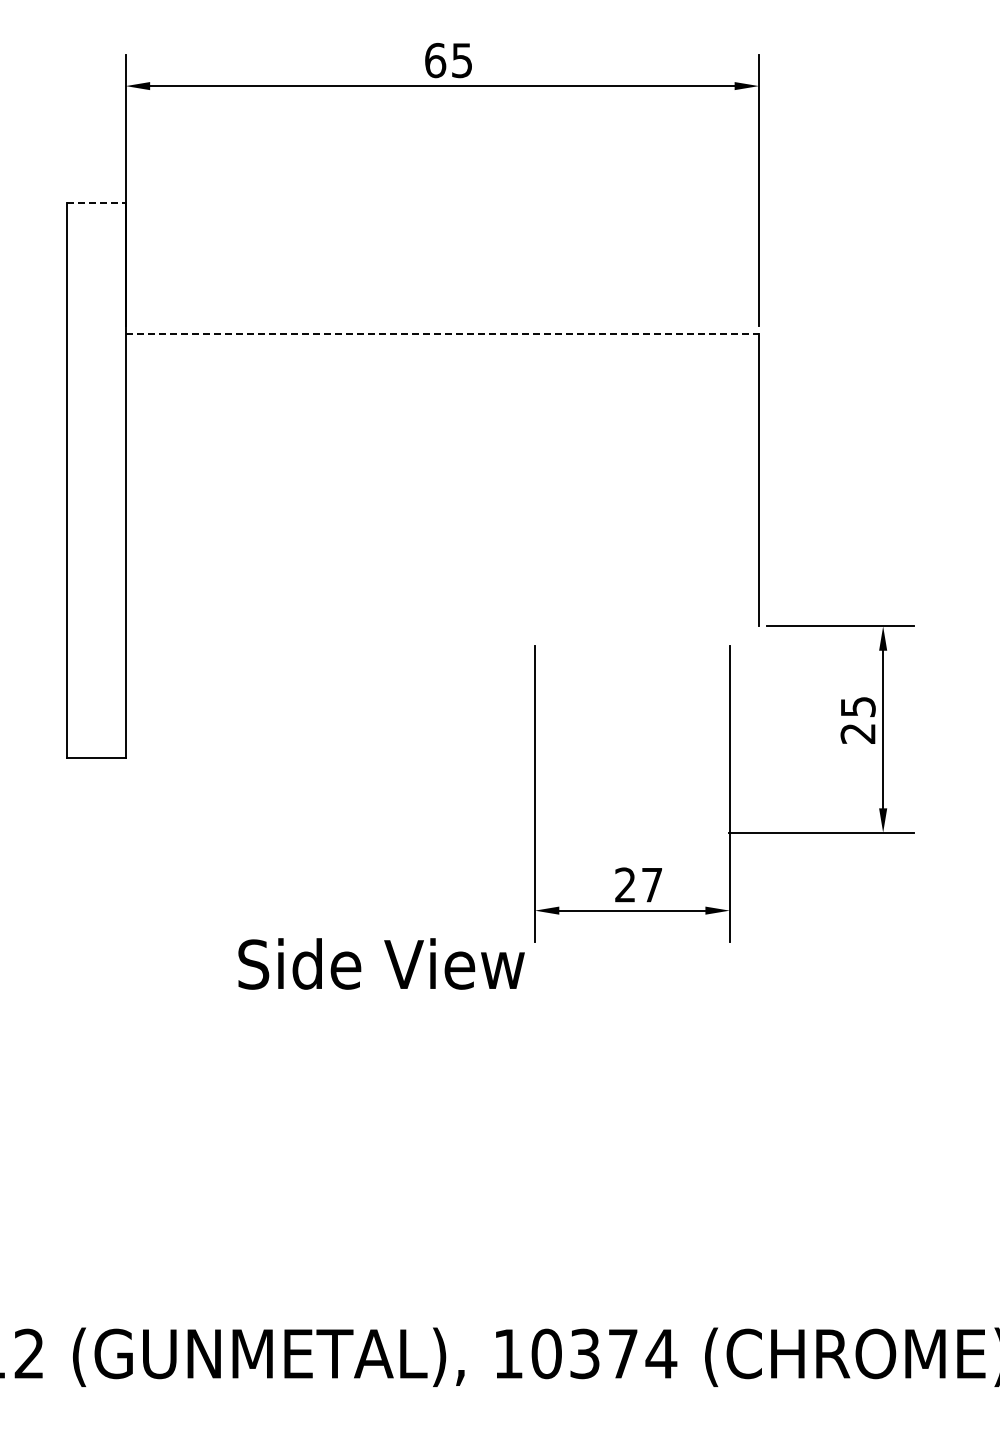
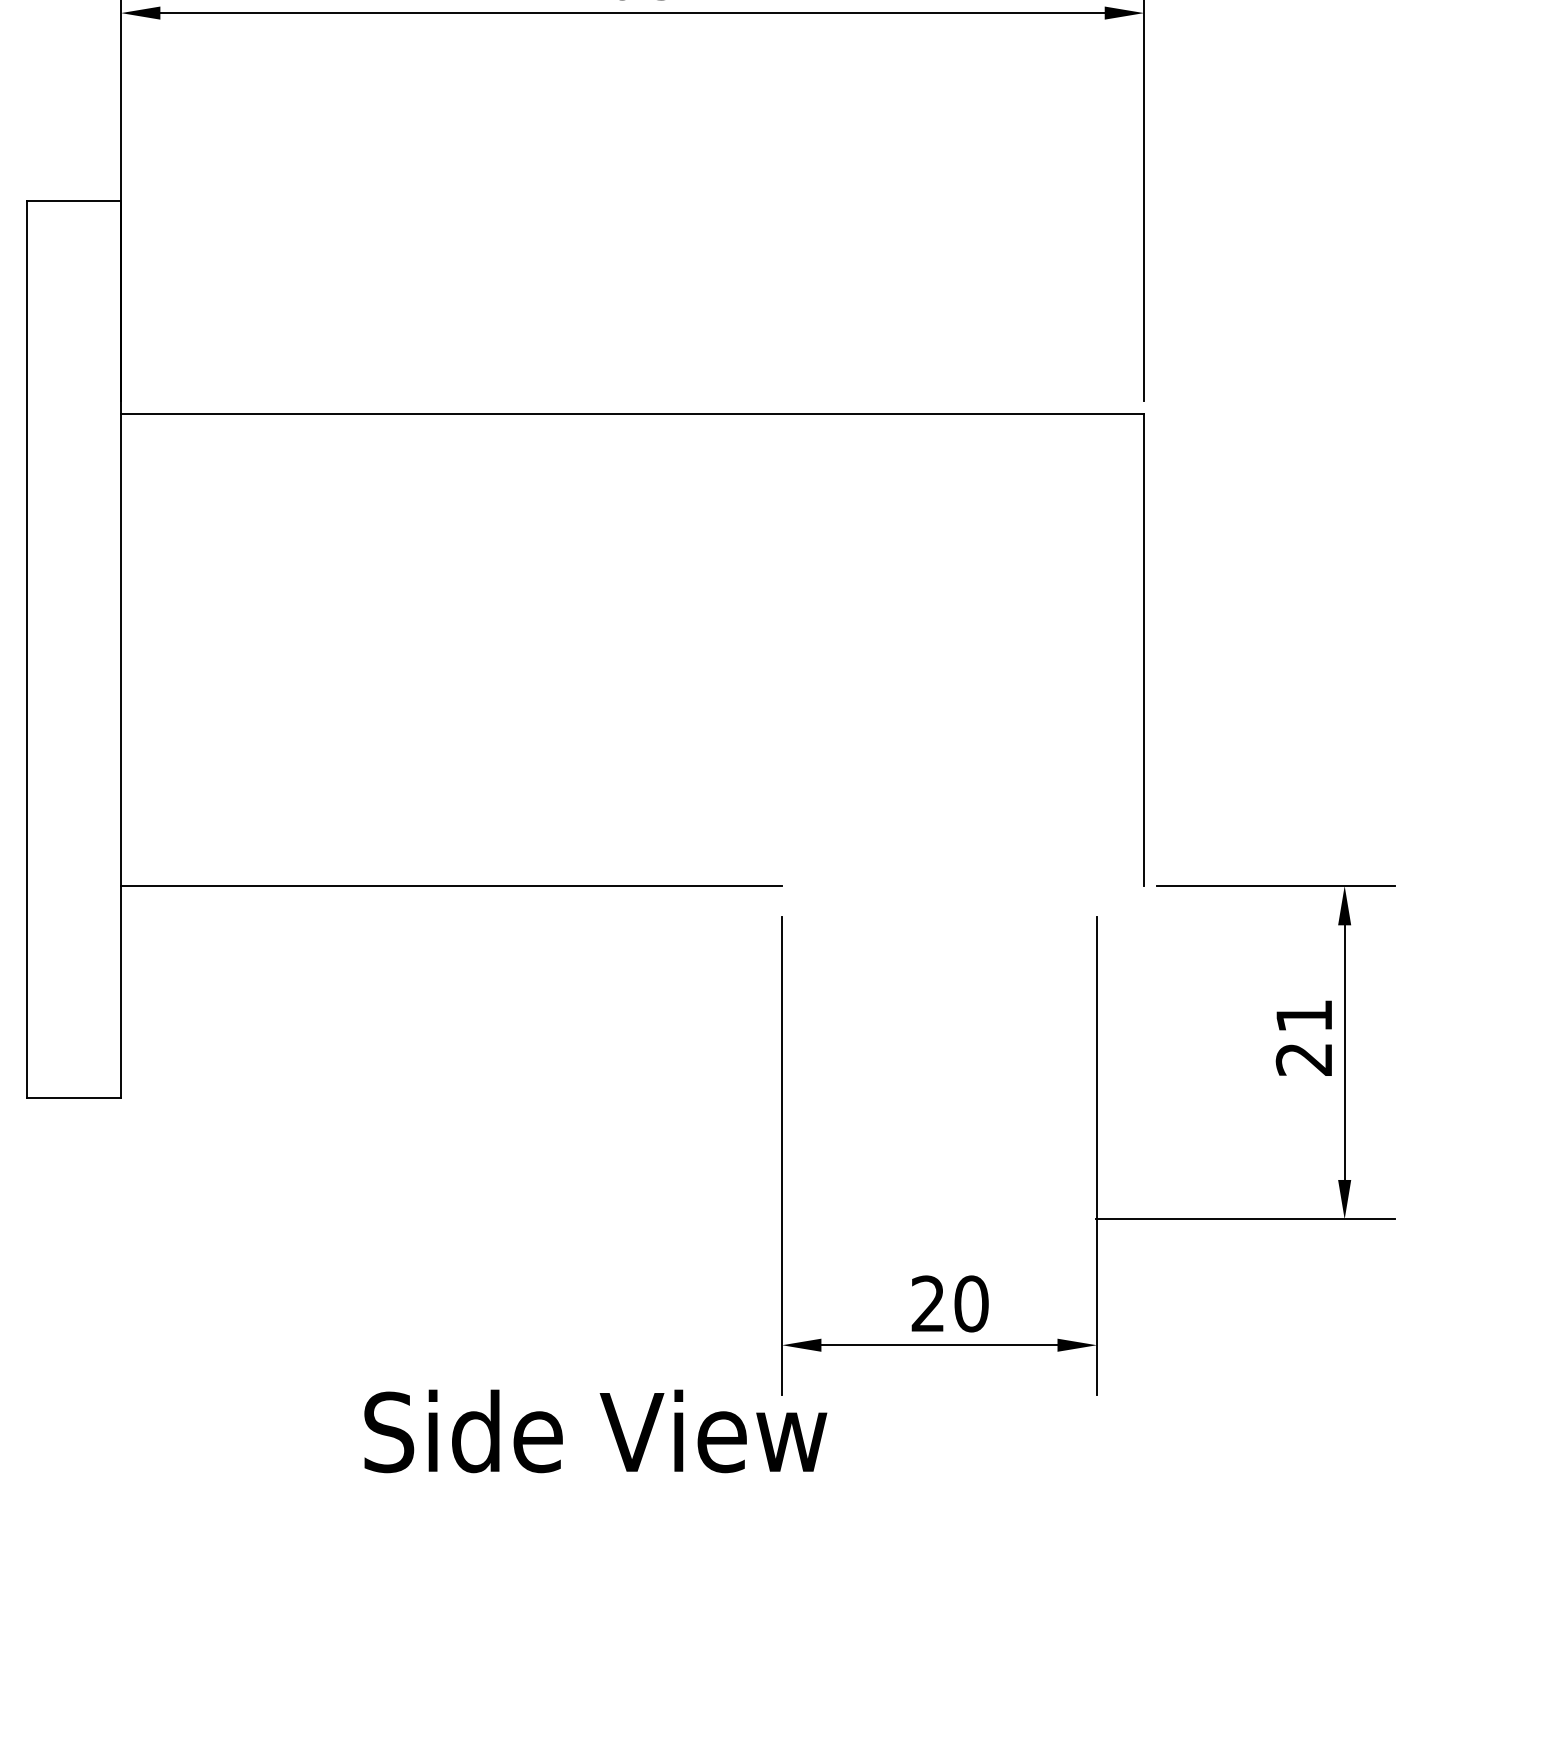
line: (97, 202) -> (75, 201), dashed -> solid
line: (442, 334) -> (632, 414), dashed -> solid
line: (329, 626) -> (450, 886), added
text: (858, 707) -> (1304, 1017), 25 -> 21
text: (651, 884) -> (970, 1302), 27 -> 20
text: (381, 963) -> (595, 1430), moved

